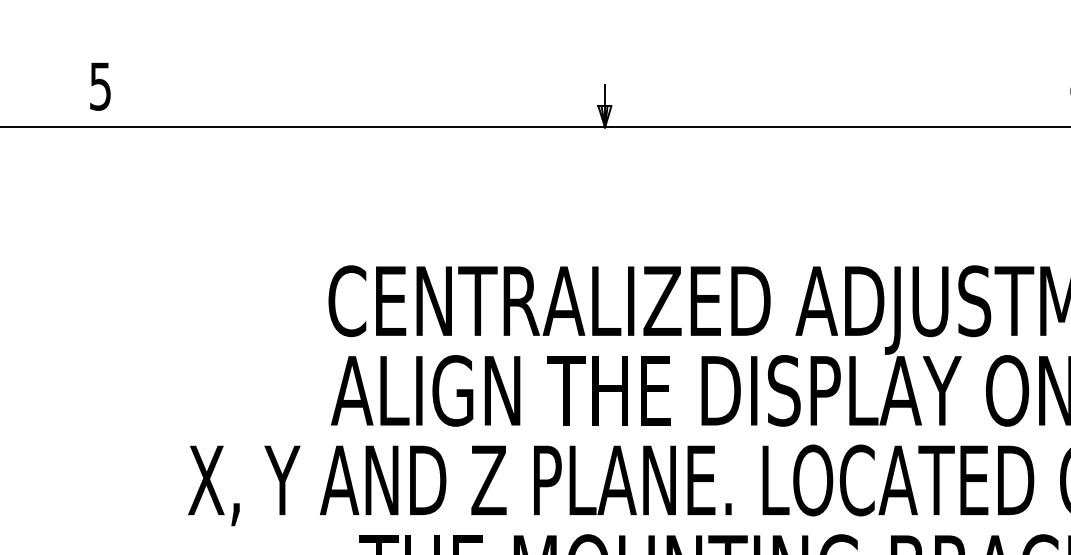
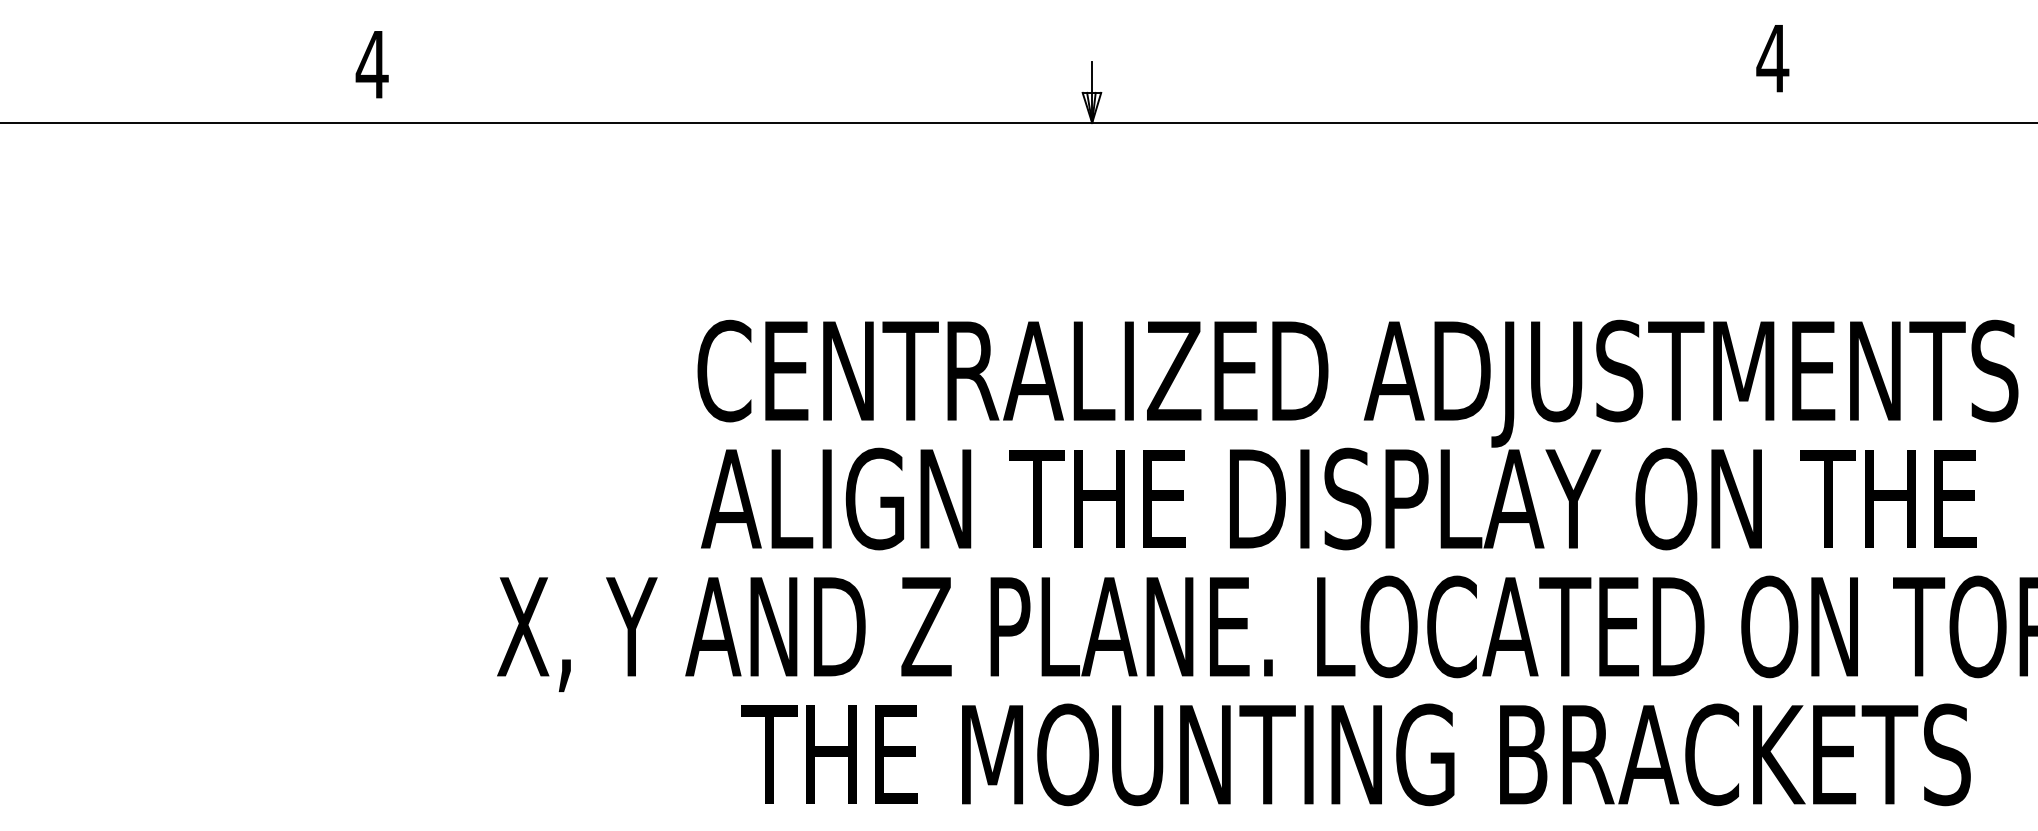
text: (100, 87) -> (371, 65), 5 -> 4

